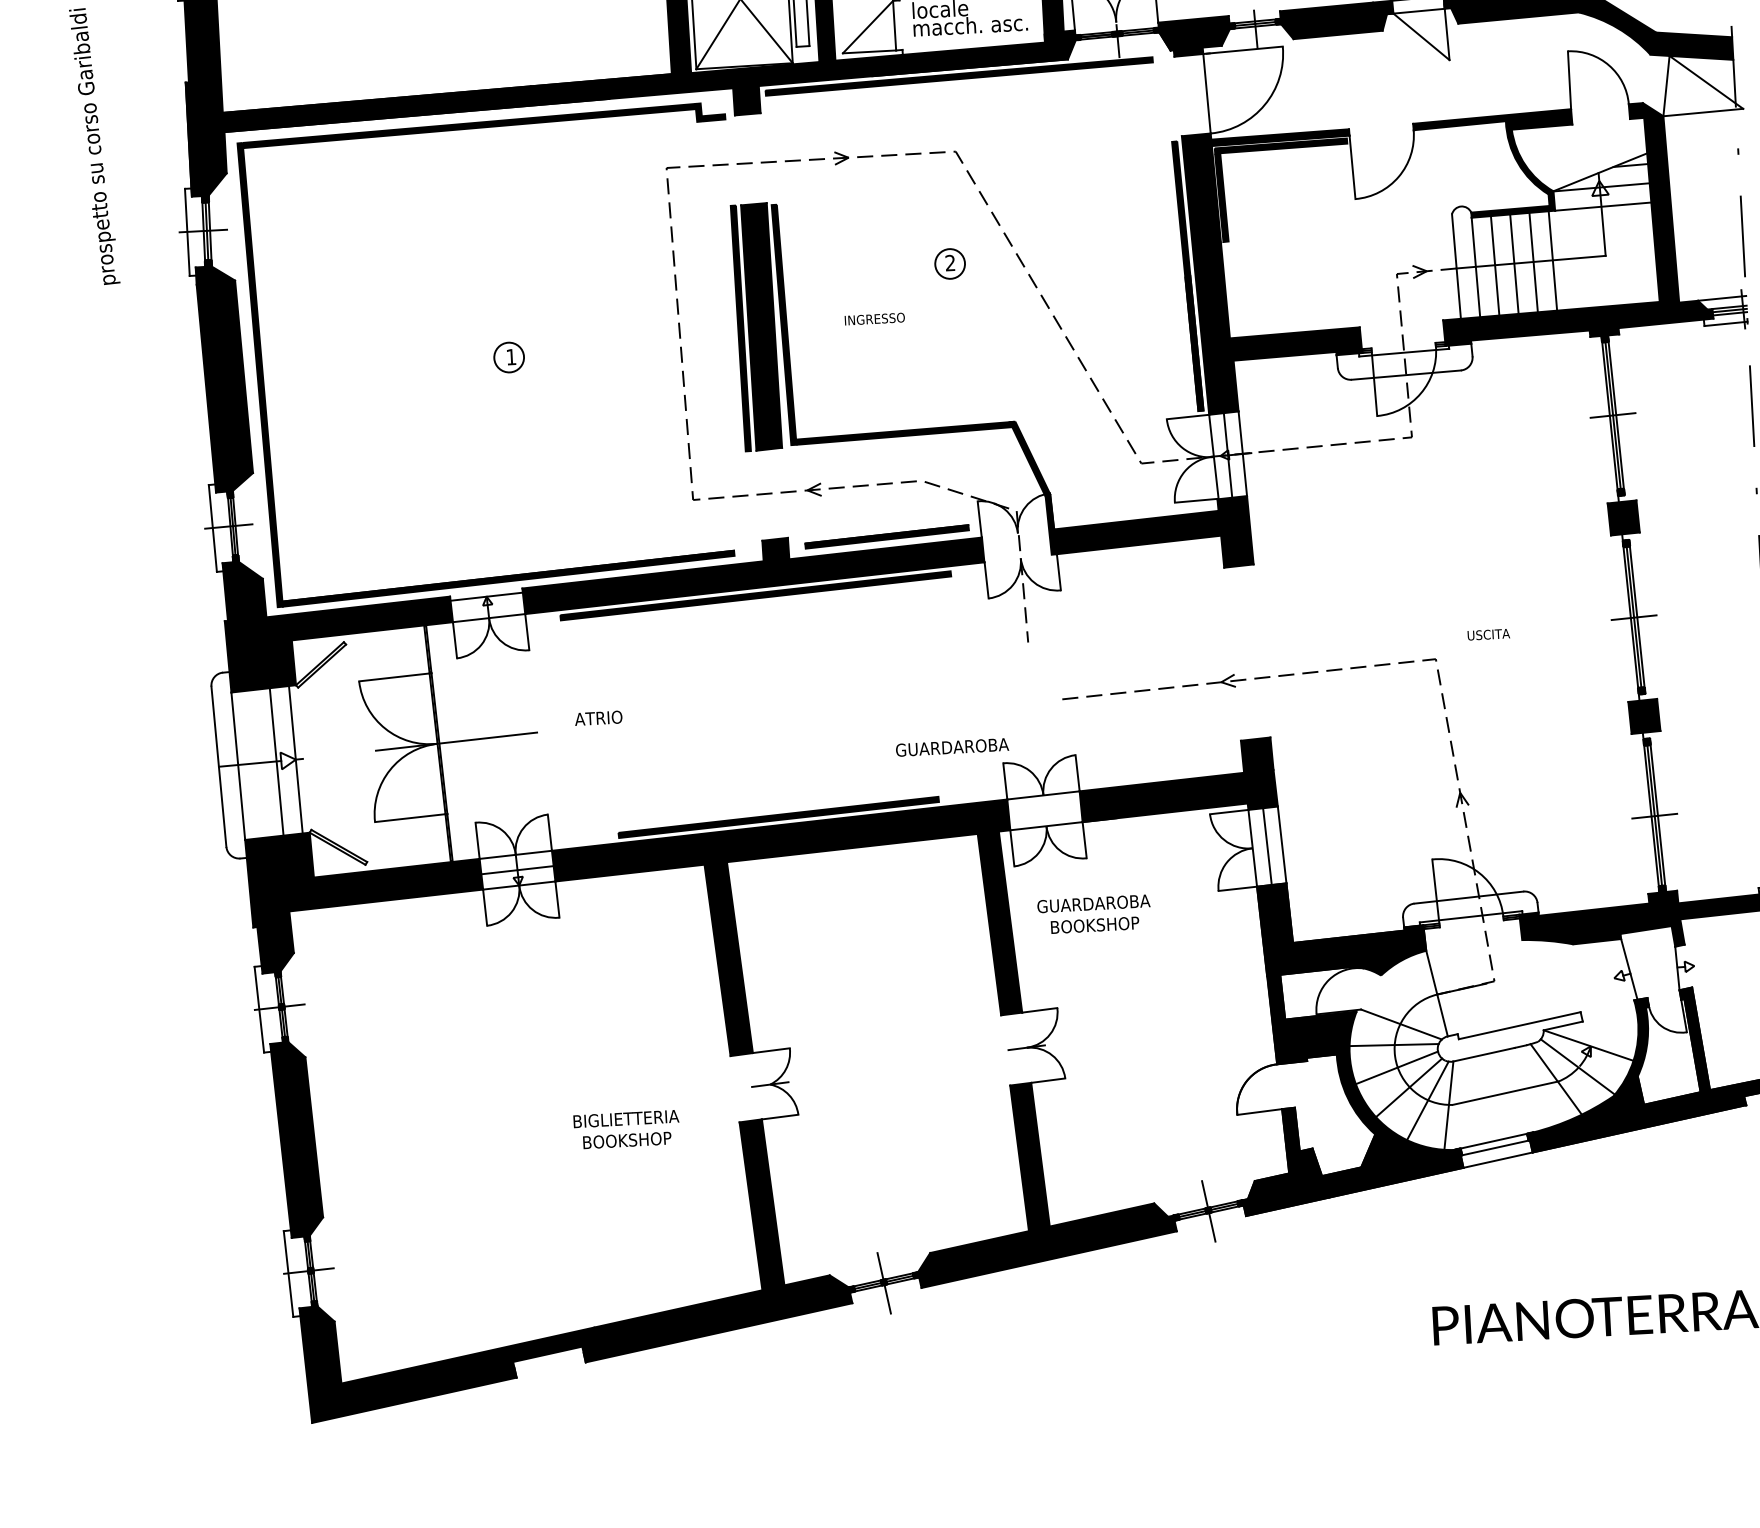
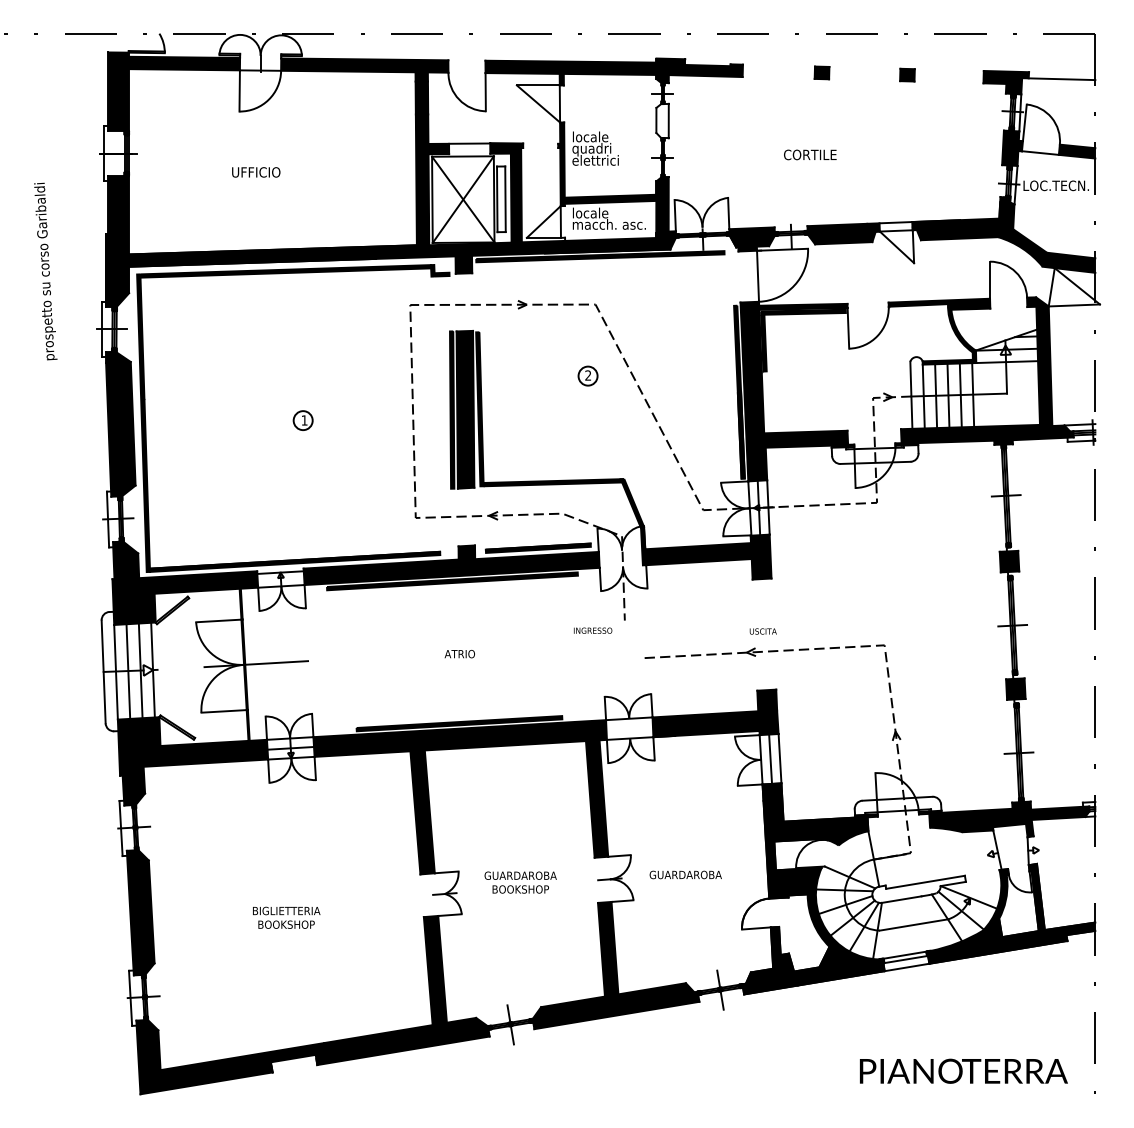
text: (875, 318) -> (593, 630), moved
text: (1487, 634) -> (762, 631), moved
text: (598, 718) -> (459, 654), moved
text: (951, 746) -> (685, 874), moved
line: (257, 763) -> (128, 671), added
text: (1094, 914) -> (520, 882), moved
text: (626, 1129) -> (286, 917), moved

